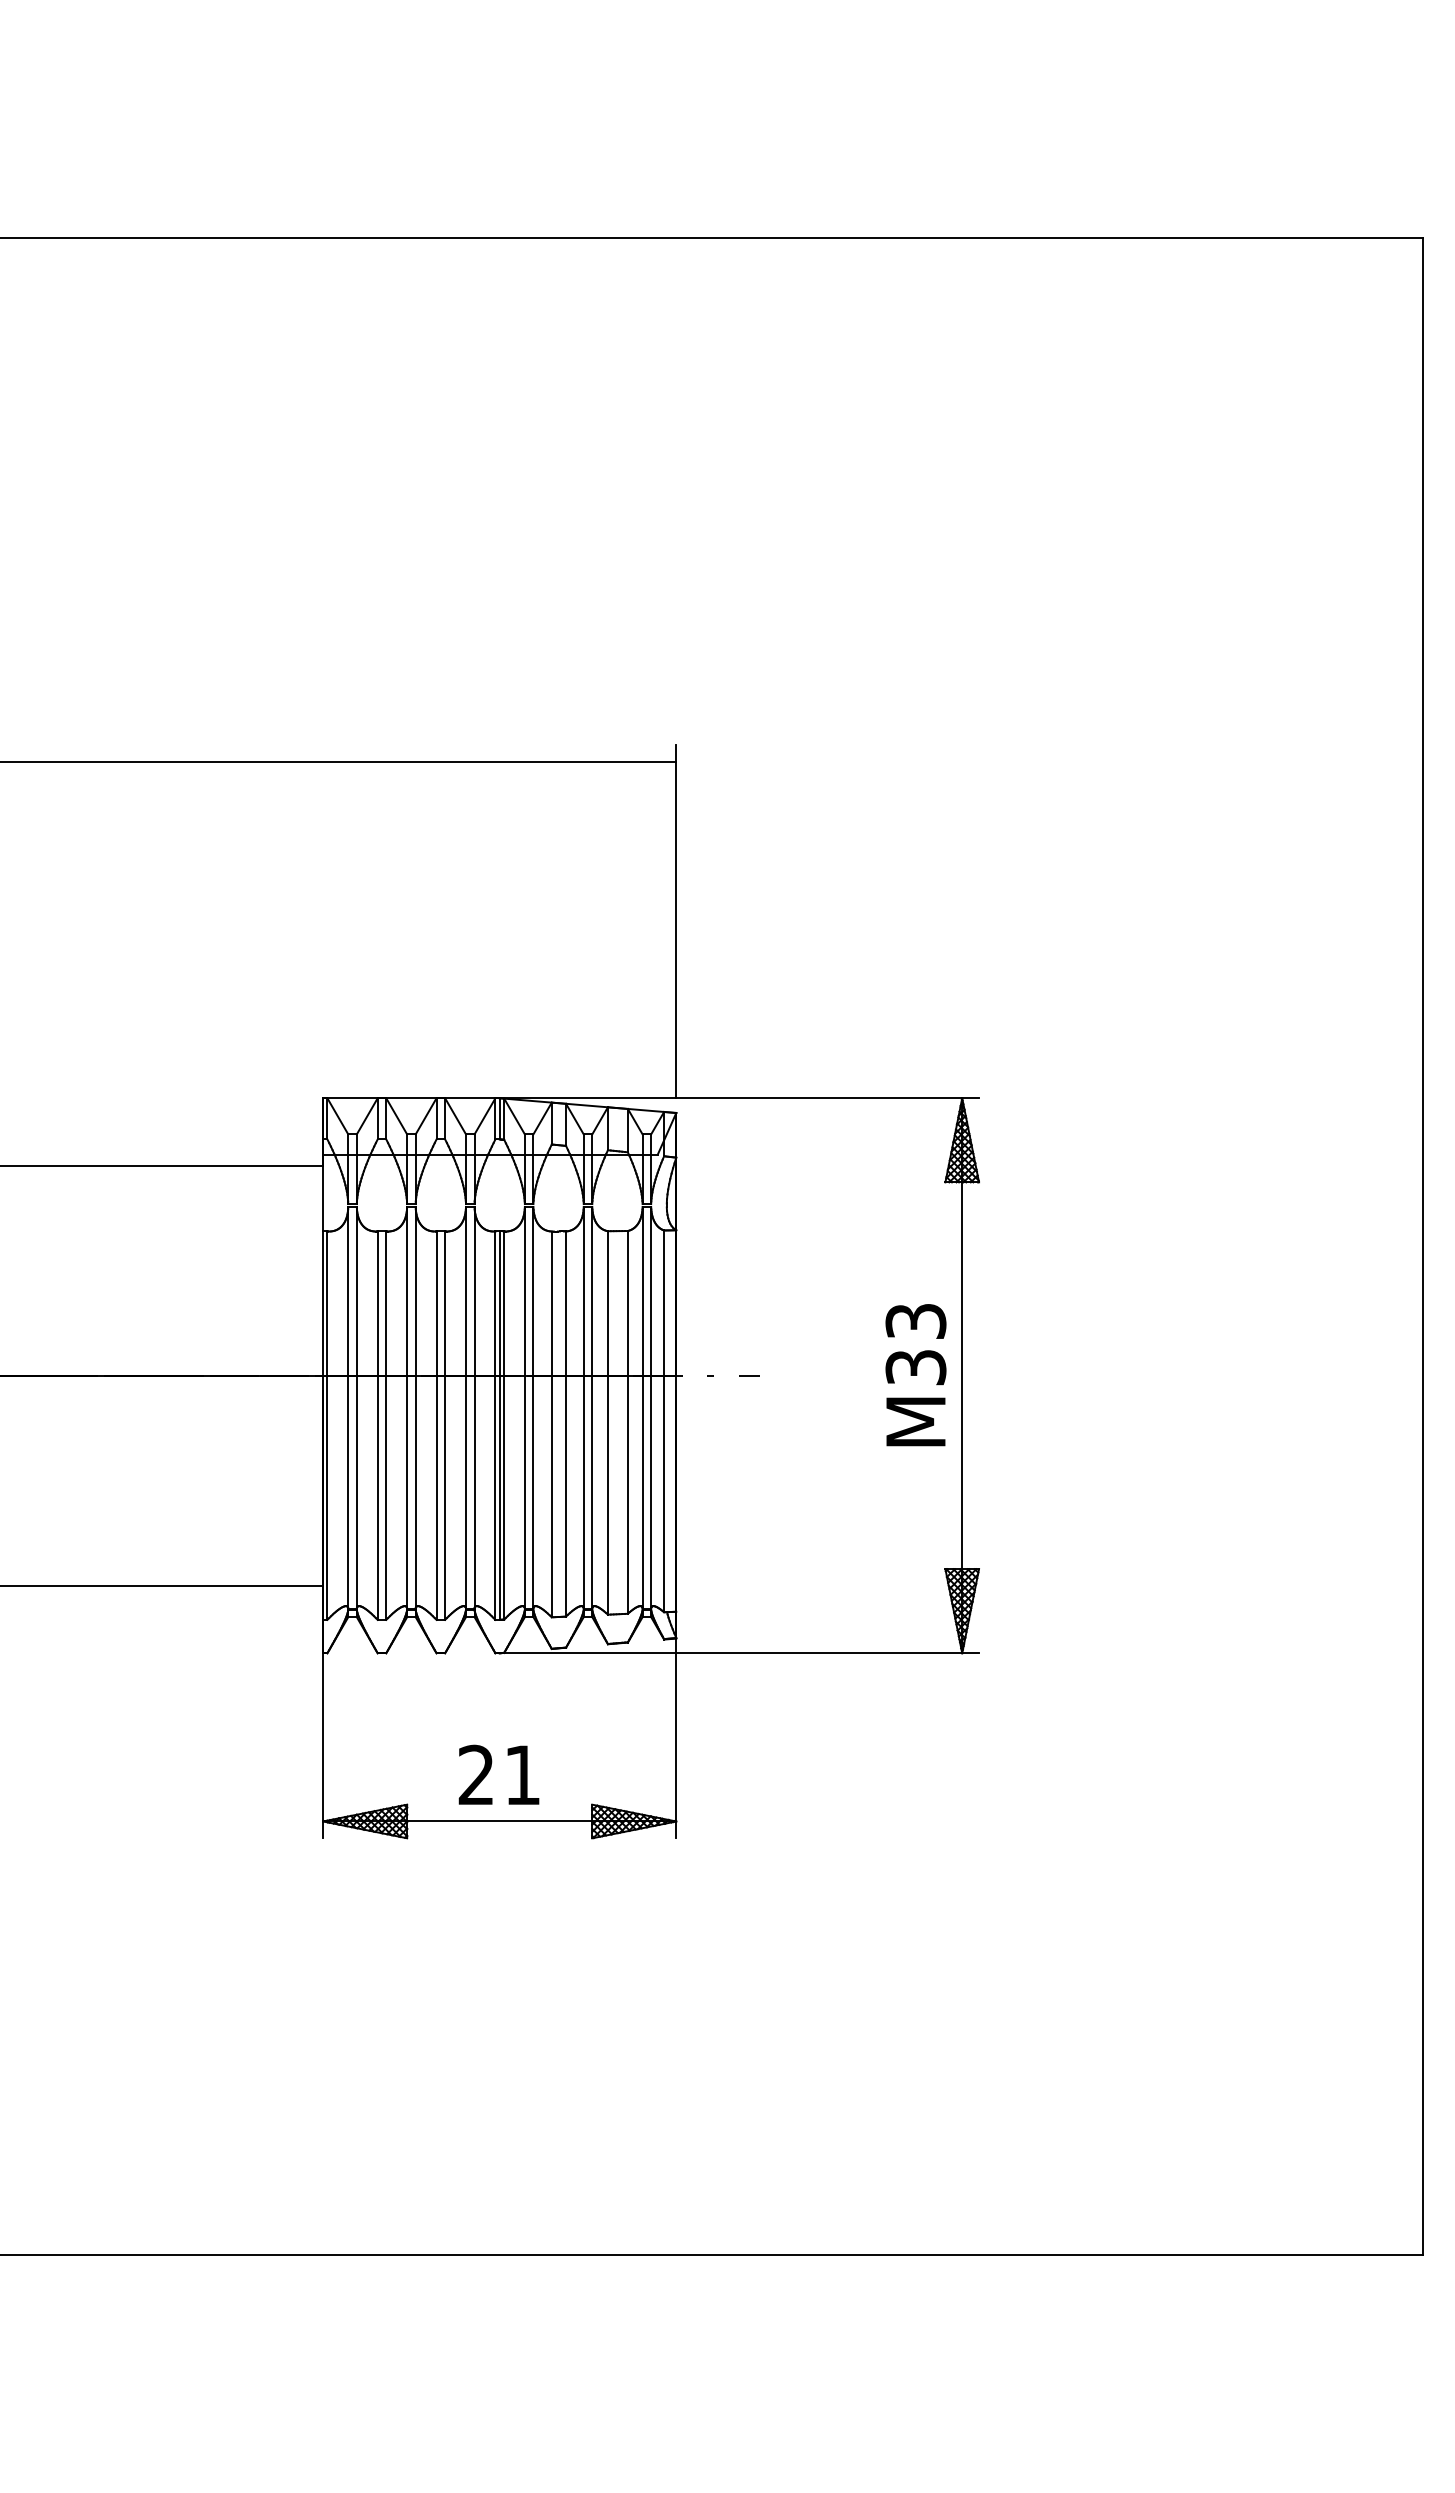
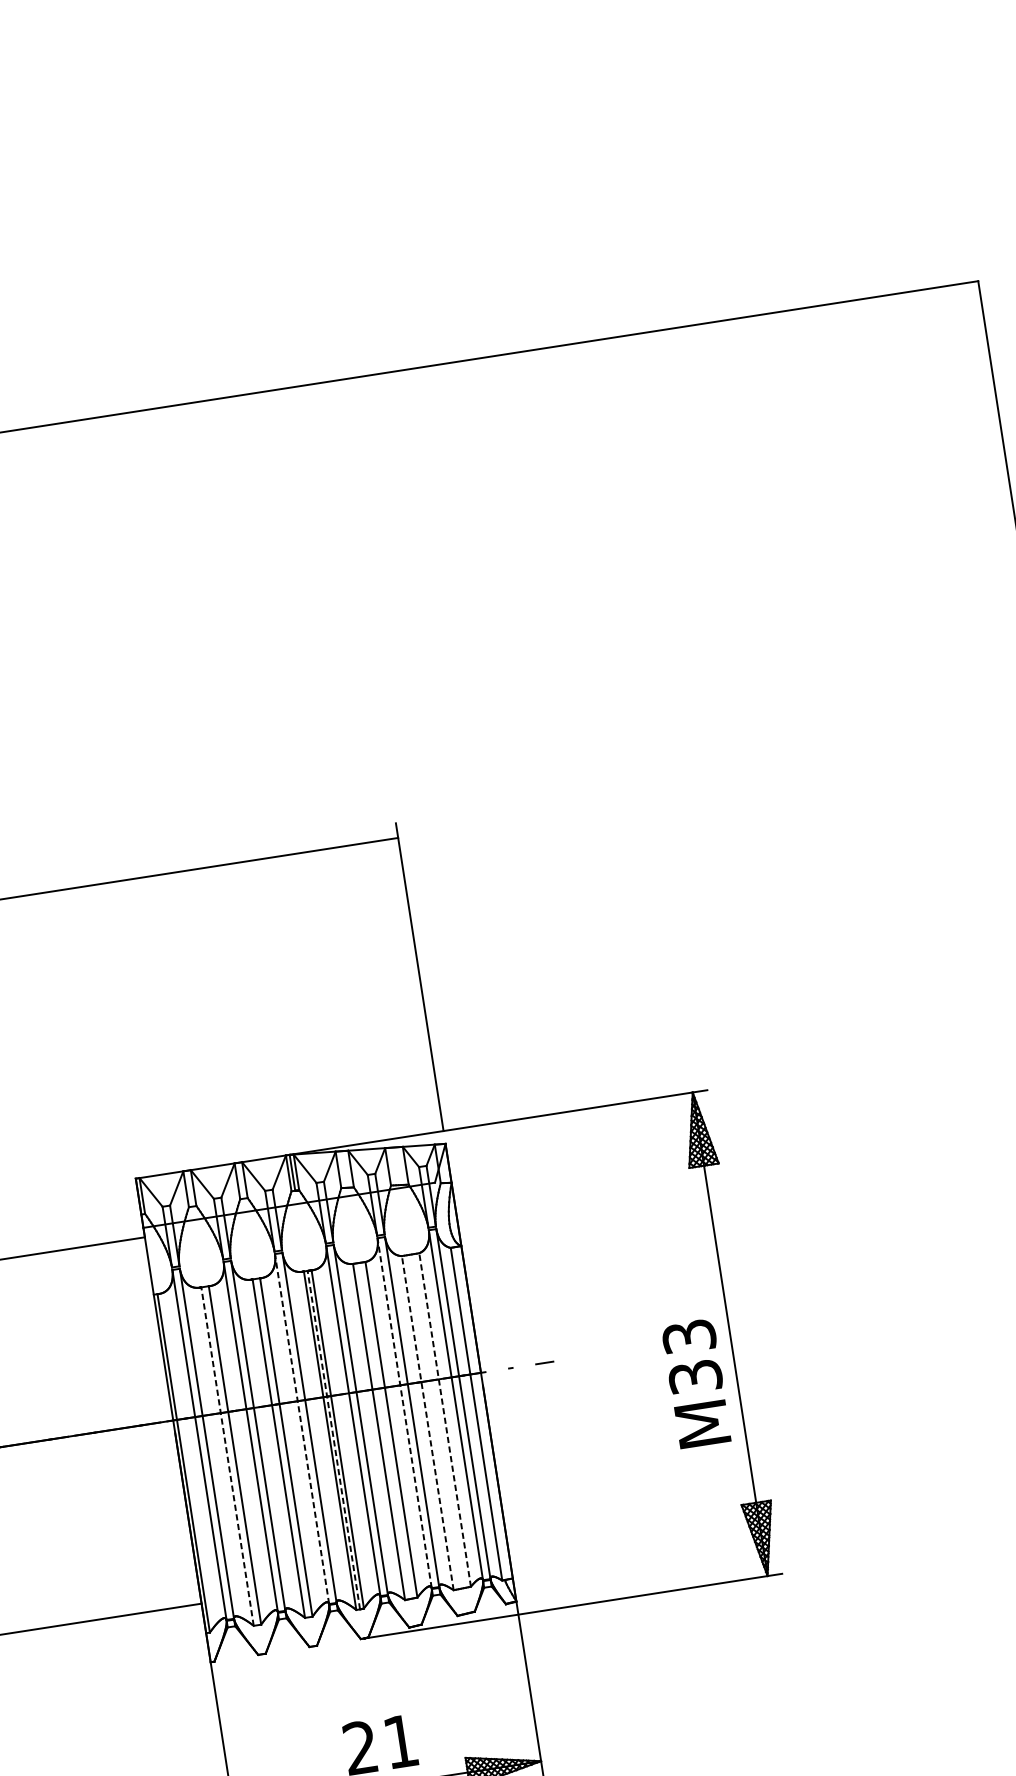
text: (915, 1375) -> (696, 1383), moved
line: (466, 1407) -> (302, 1428), solid -> dashed
line: (583, 1407) -> (404, 1413), solid -> dashed
line: (627, 1421) -> (444, 1419), solid -> dashed
line: (607, 1422) -> (427, 1422), solid -> dashed
line: (377, 1425) -> (227, 1456), solid -> dashed
line: (499, 1425) -> (333, 1440), solid -> dashed

